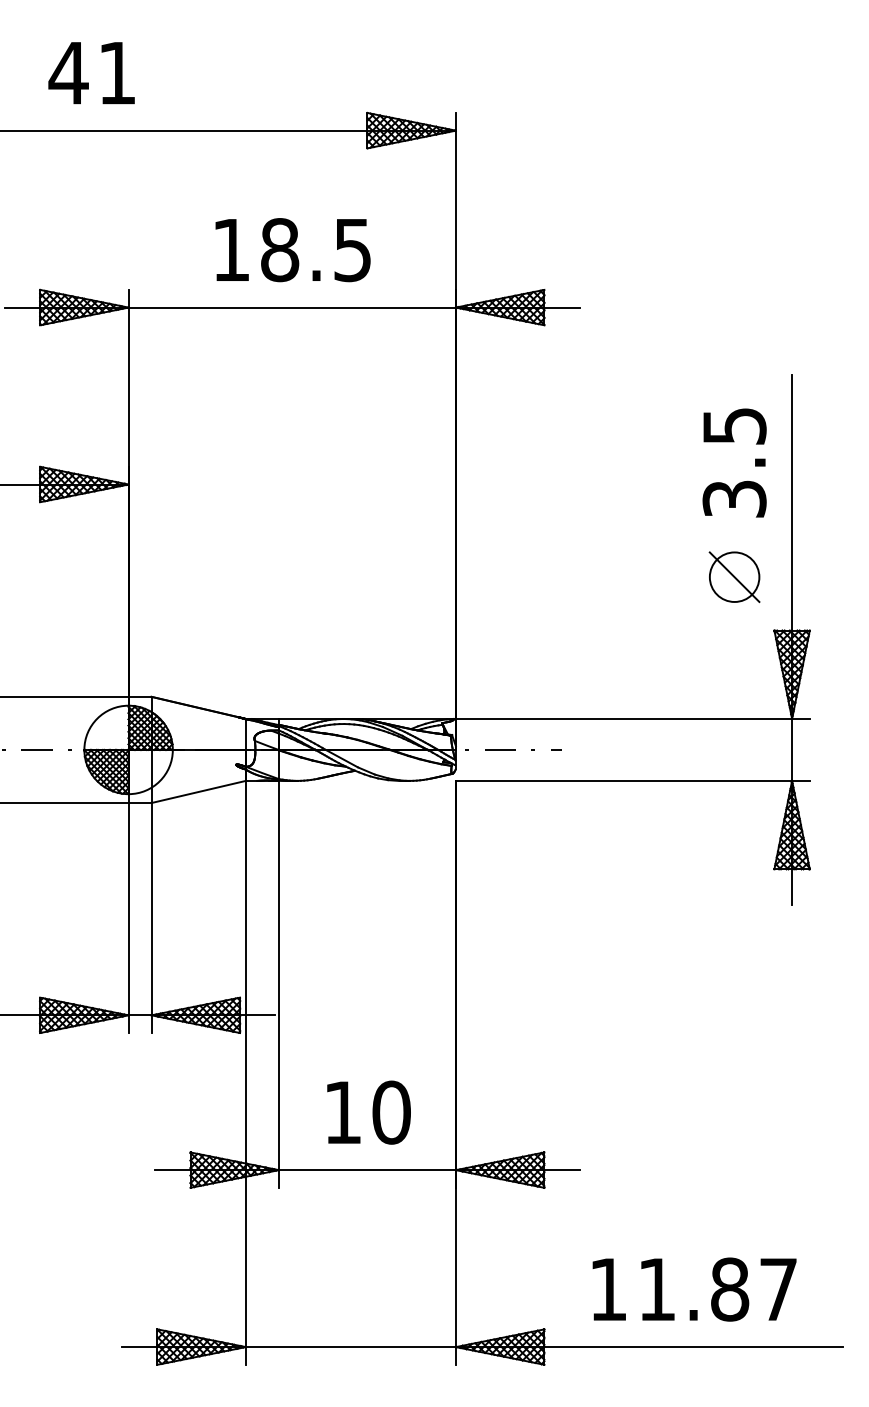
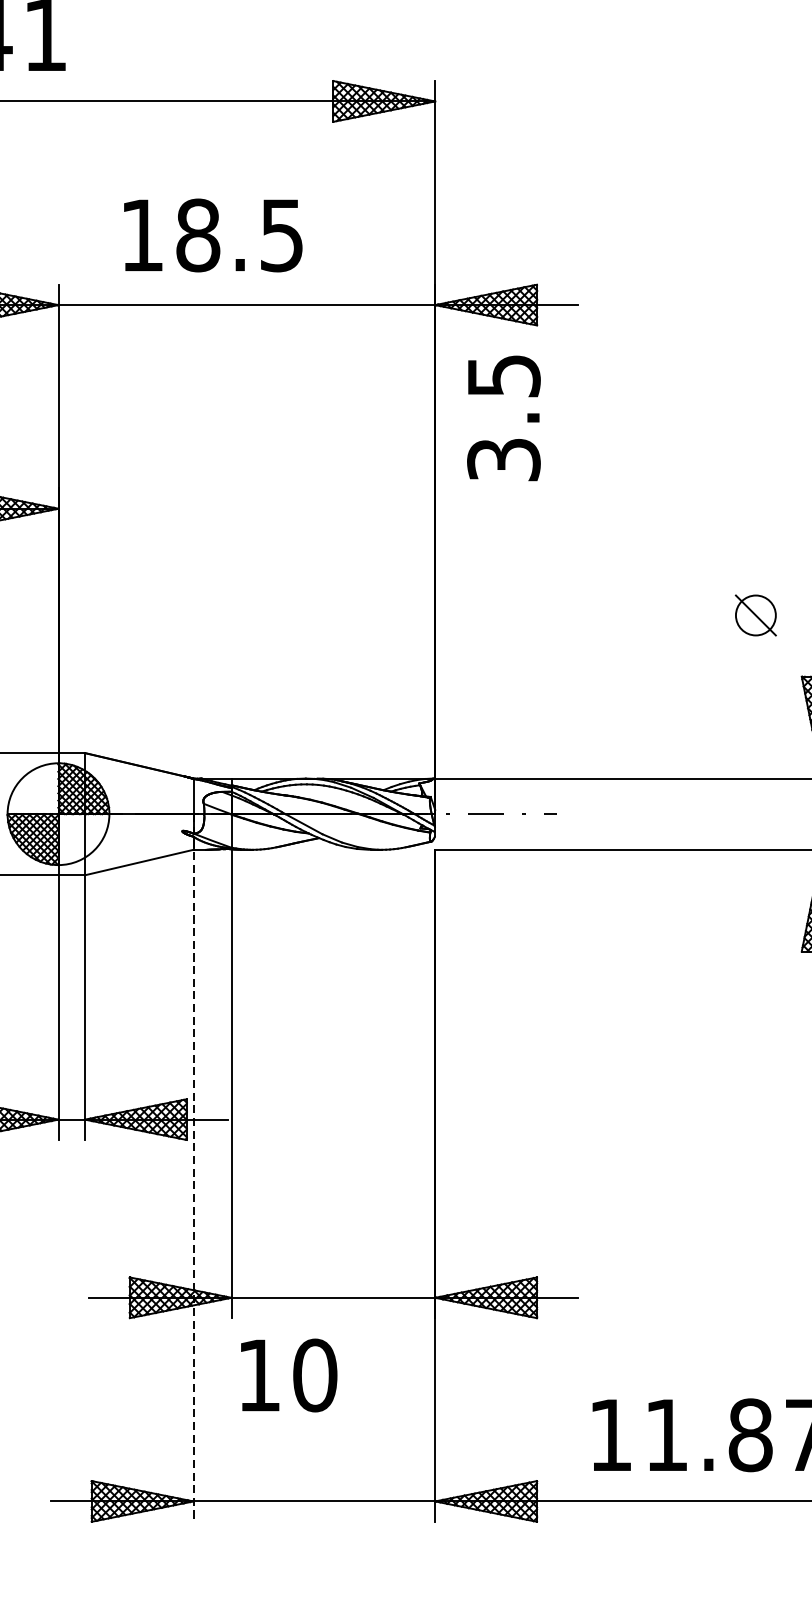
text: (292, 250) -> (212, 235), moved
text: (734, 462) -> (503, 417), moved
part: (734, 577) -> (755, 615), size x0.7
line: (245, 1057) -> (193, 1168), solid -> dashed
text: (368, 1112) -> (288, 1375), moved

